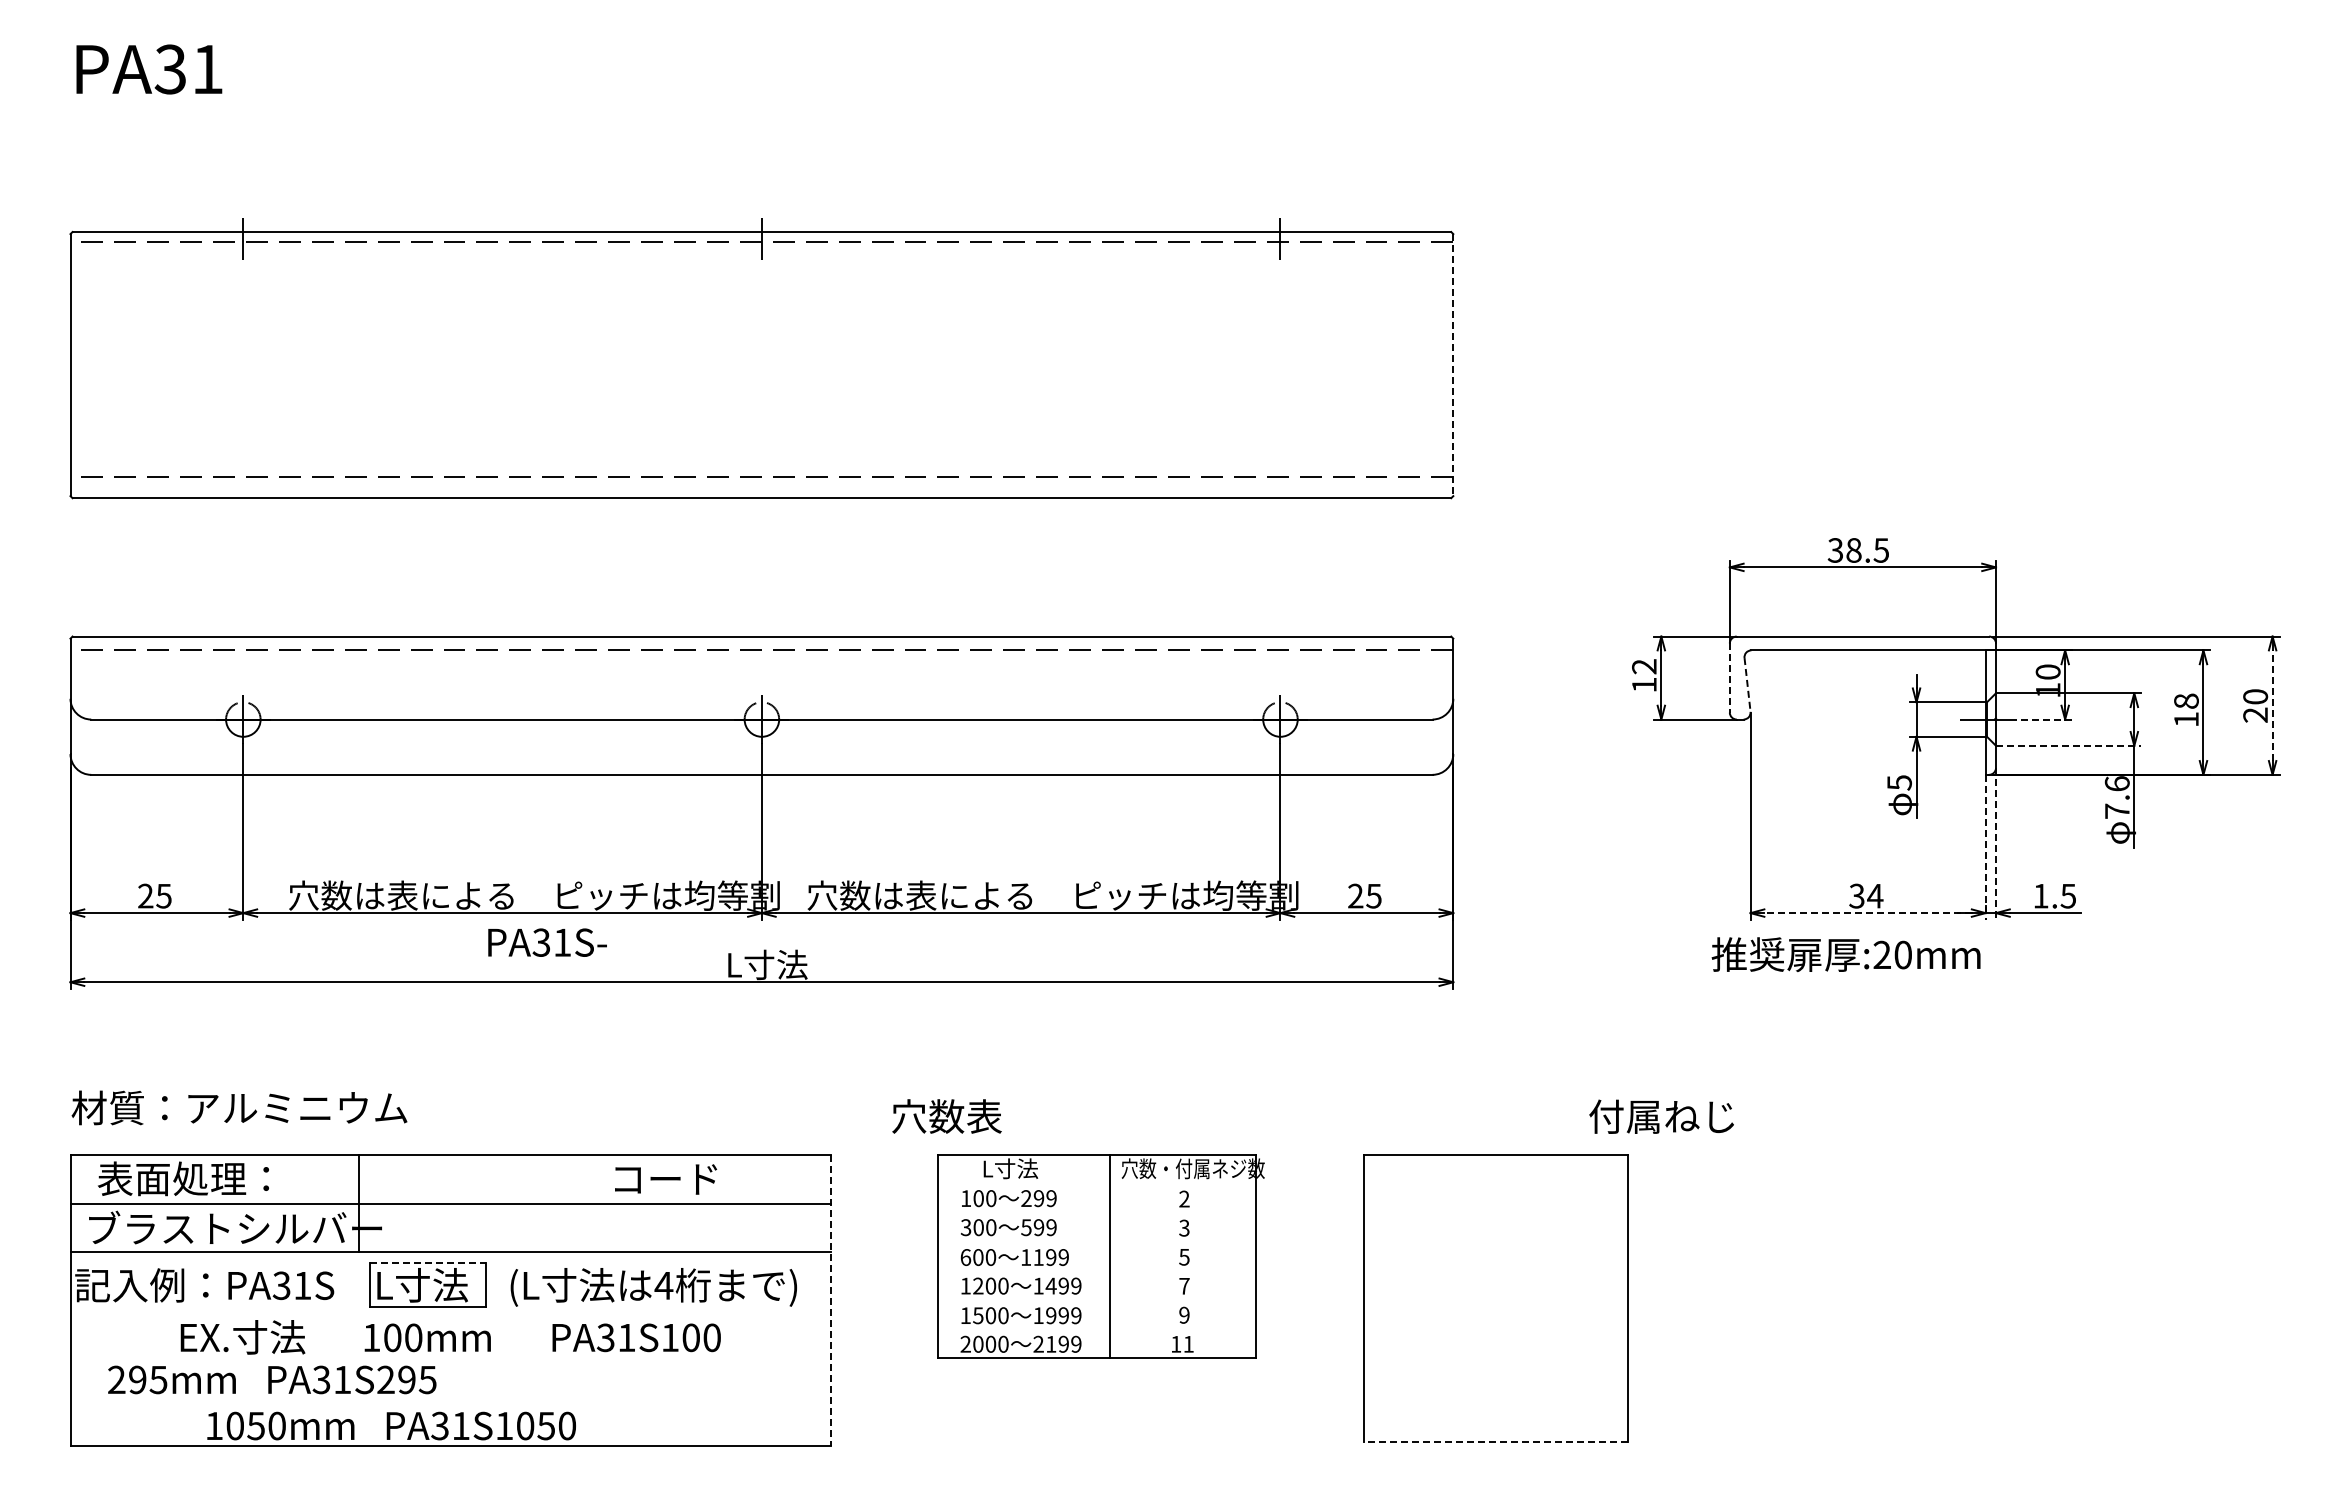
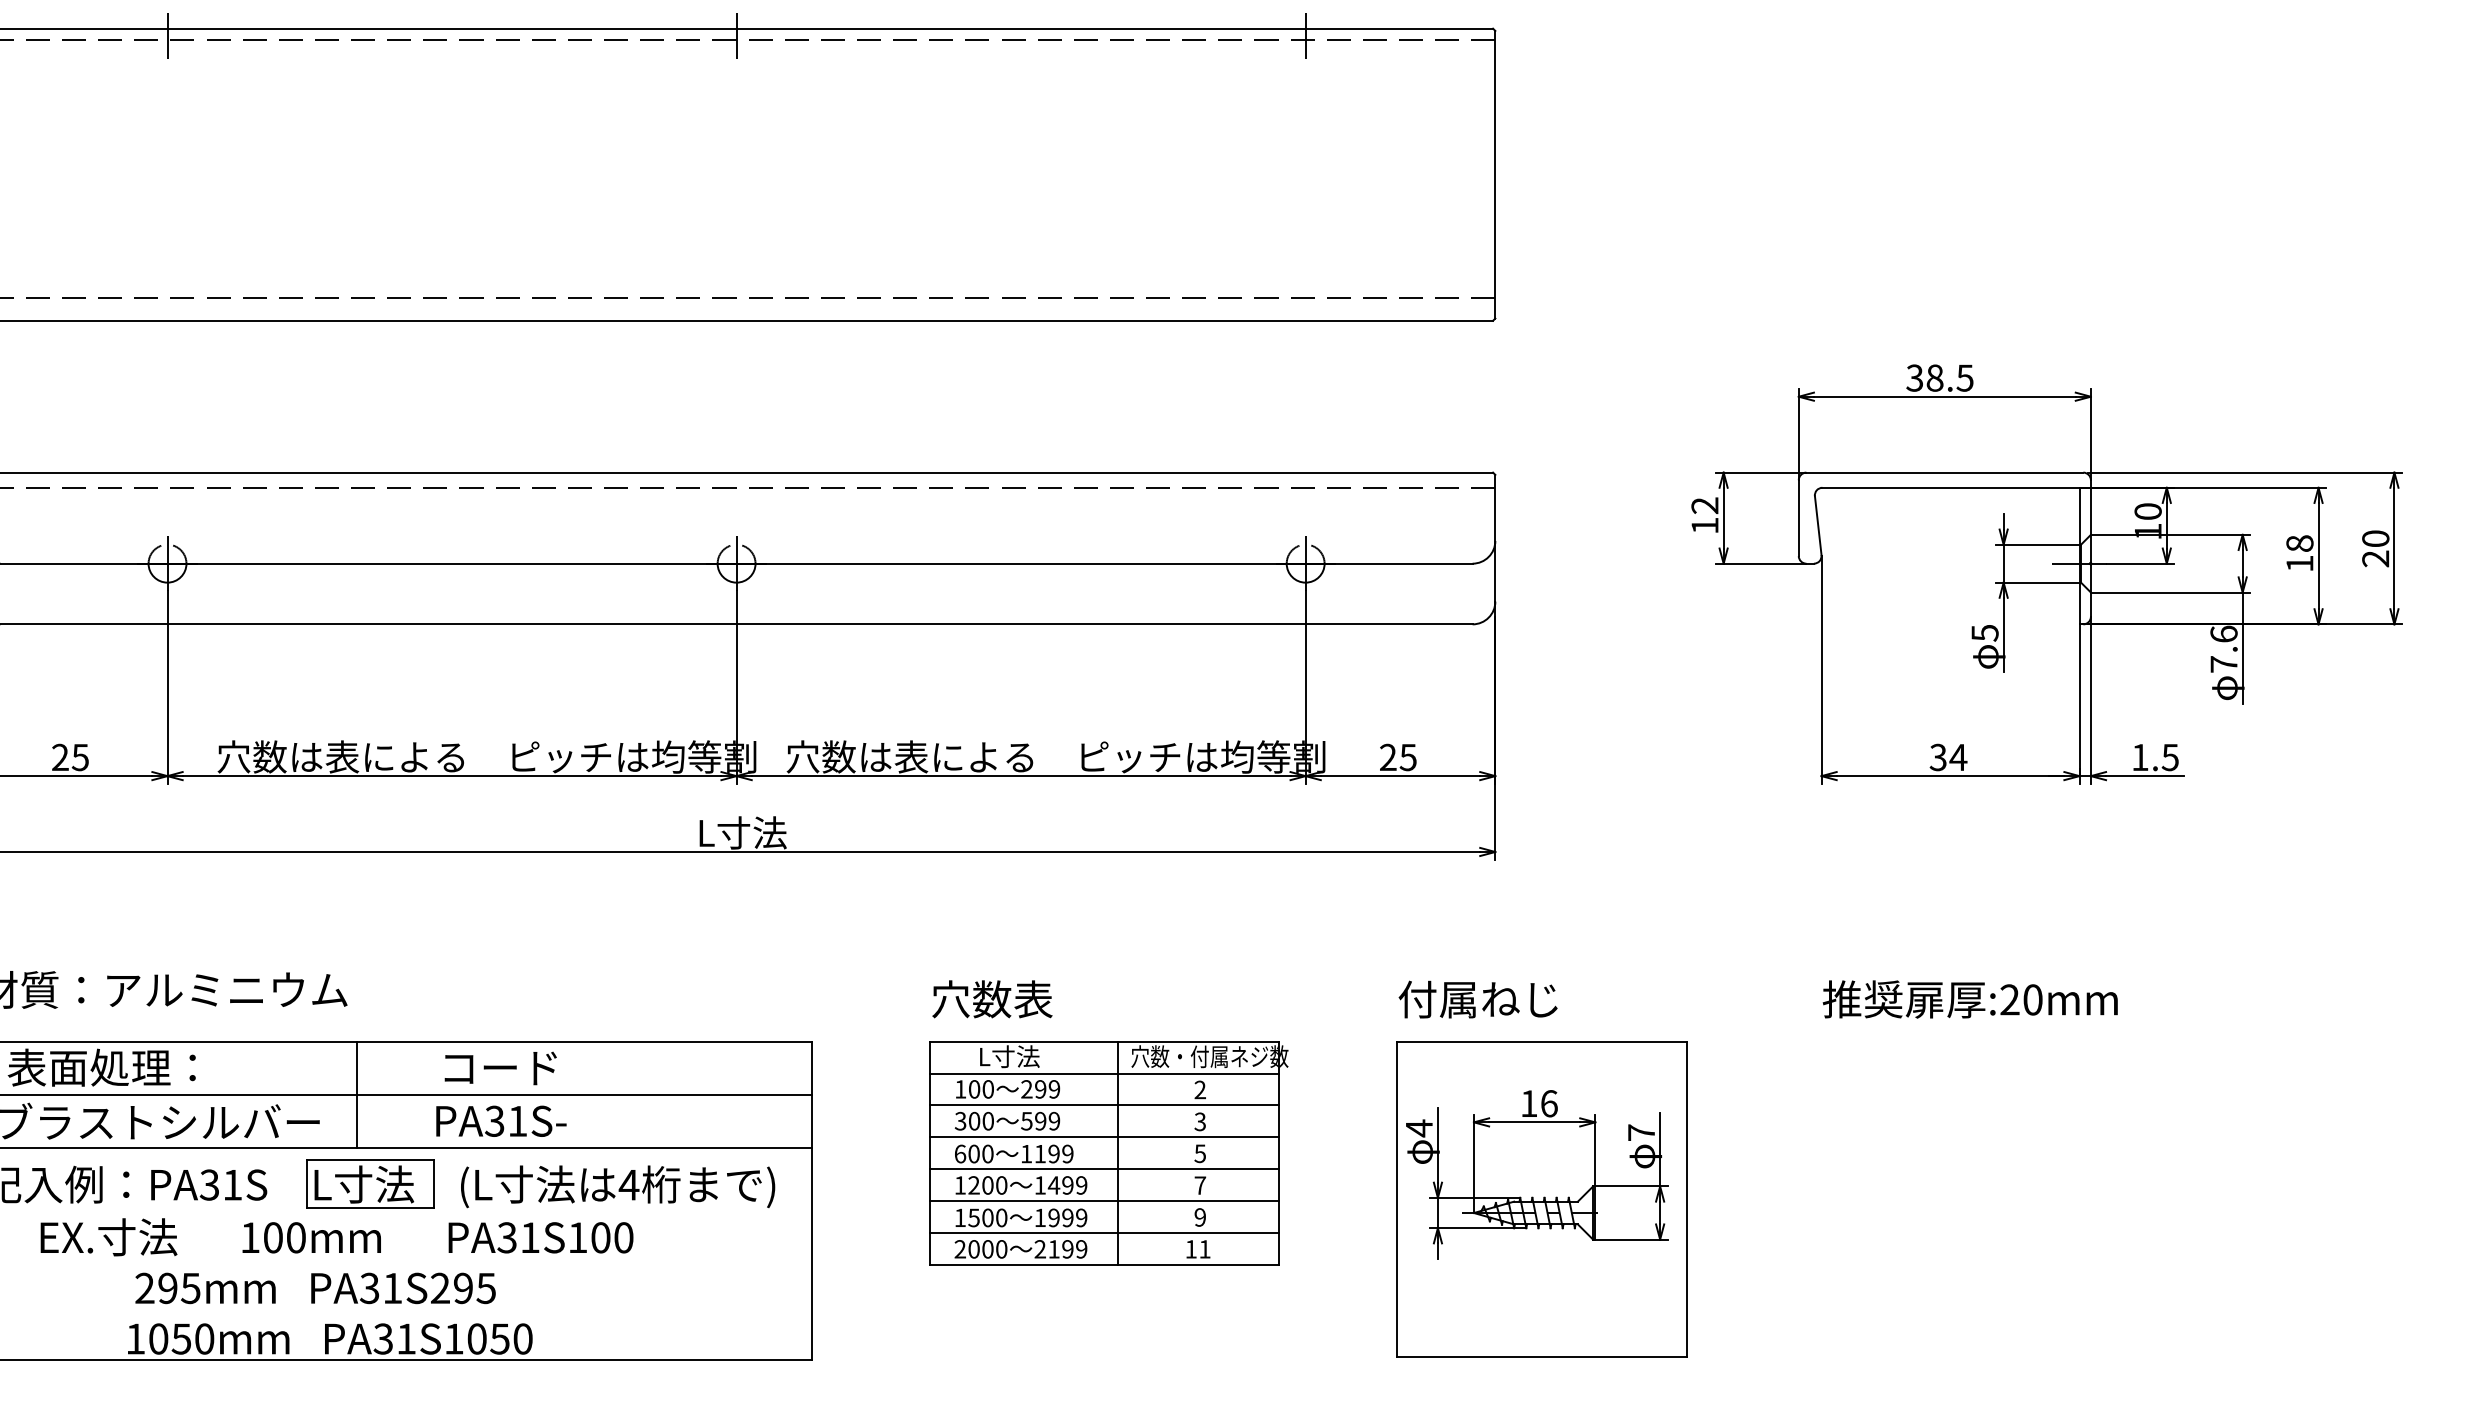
line: (1453, 365) -> (1495, 175), dashed -> solid
line: (1729, 678) -> (1798, 518), dashed -> solid
line: (1747, 685) -> (1818, 526), dashed -> solid
line: (2272, 705) -> (2394, 548), dashed -> solid
line: (2041, 719) -> (2140, 563), dashed -> solid
line: (2068, 745) -> (2170, 592), dashed -> solid
line: (1996, 844) -> (2091, 700), dashed -> solid
line: (1985, 847) -> (2079, 704), dashed -> solid
line: (1868, 913) -> (1950, 776), dashed -> solid
text: (547, 942) -> (501, 1121), moved
text: (1845, 954) -> (1969, 999), moved
text: (946, 1116) -> (991, 999), moved
text: (1661, 1116) -> (1477, 999), moved
text: (666, 1179) -> (501, 1068), moved
line: (1097, 1184) -> (1104, 1073), added
line: (359, 1203) -> (357, 1094), moved
line: (1097, 1213) -> (1104, 1105), added
line: (1097, 1242) -> (1104, 1137), added
line: (428, 1262) -> (370, 1159), dashed -> solid
line: (1097, 1271) -> (1104, 1169), added
part: (1491, 1276) -> (1537, 1174), added
line: (831, 1300) -> (812, 1201), dashed -> solid
line: (1097, 1300) -> (1104, 1201), added
line: (1097, 1329) -> (1104, 1233), added
text: (450, 1337) -> (336, 1237), moved
text: (272, 1379) -> (315, 1287), moved
line: (1495, 1442) -> (1541, 1357), dashed -> solid

